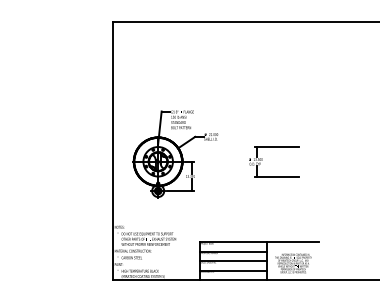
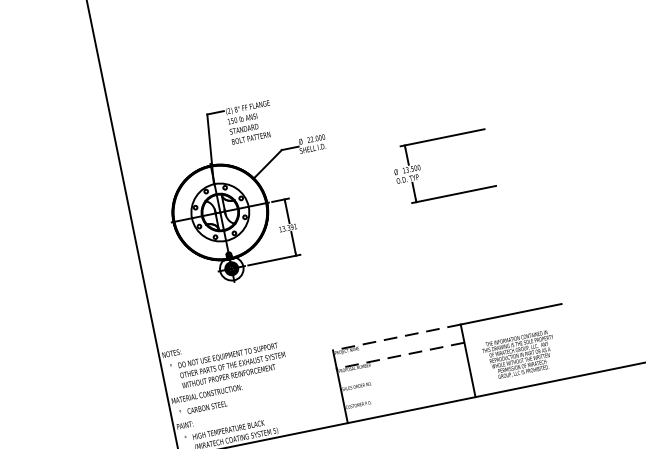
line: (233, 242) -> (396, 338), solid -> dashed
line: (233, 251) -> (400, 355), solid -> dashed
line: (233, 261) -> (404, 374), removed
line: (233, 270) -> (407, 392), removed

